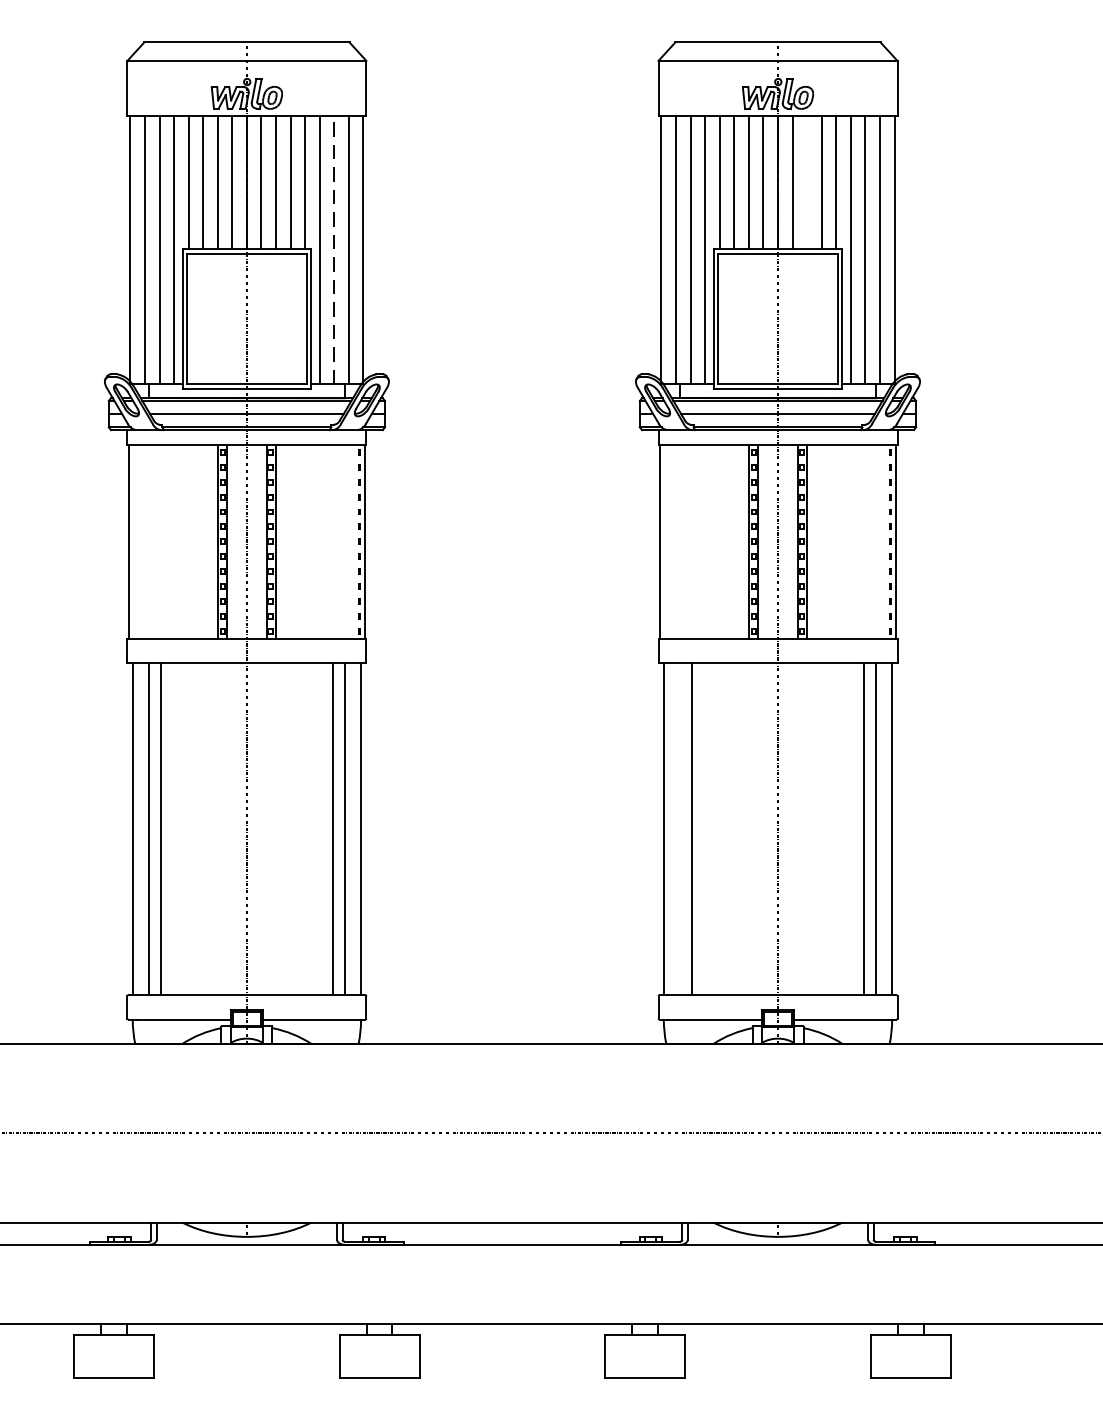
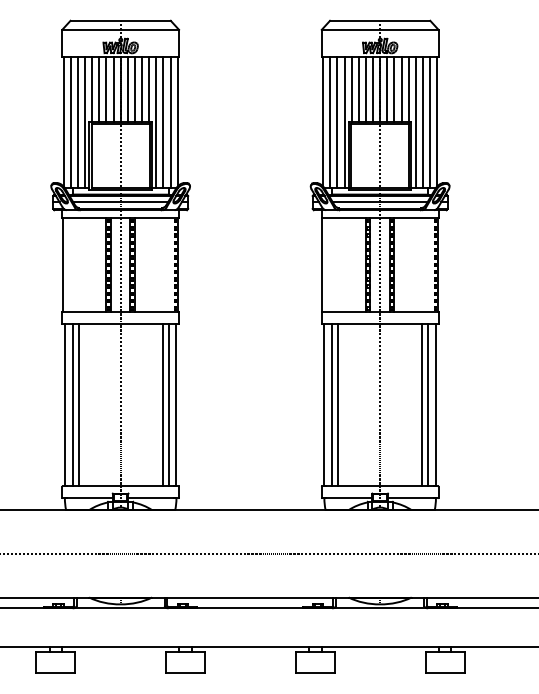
line: (807, 180) -> (394, 88), added
line: (334, 248) -> (163, 121), dashed -> solid
line: (680, 829) -> (332, 405), added

